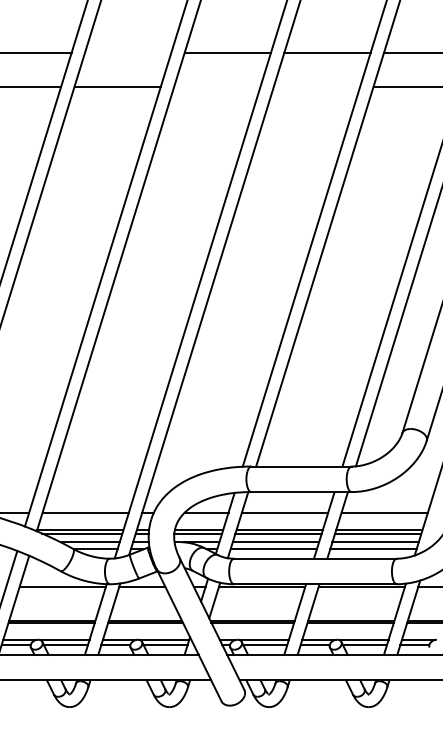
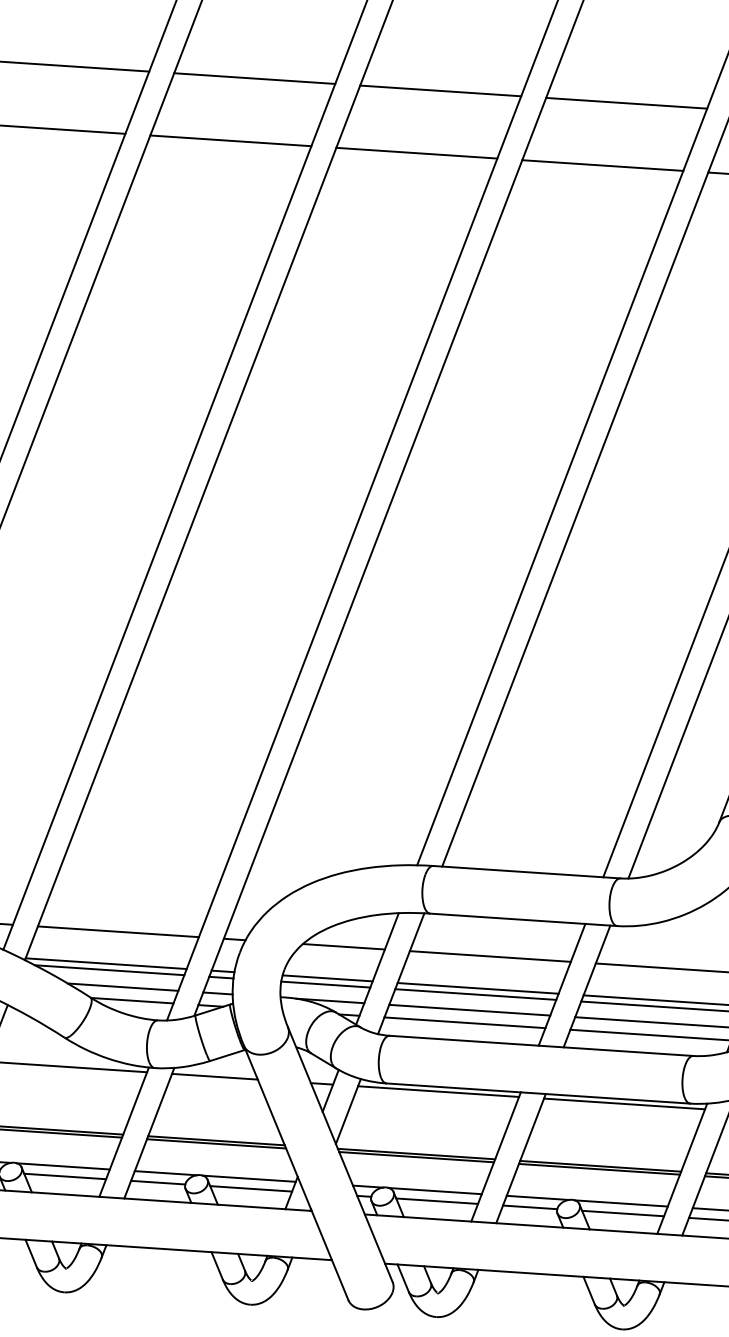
line: (128, 52) -> (255, 78), added
line: (217, 86) -> (417, 152), added
line: (316, 86) -> (601, 164), added

